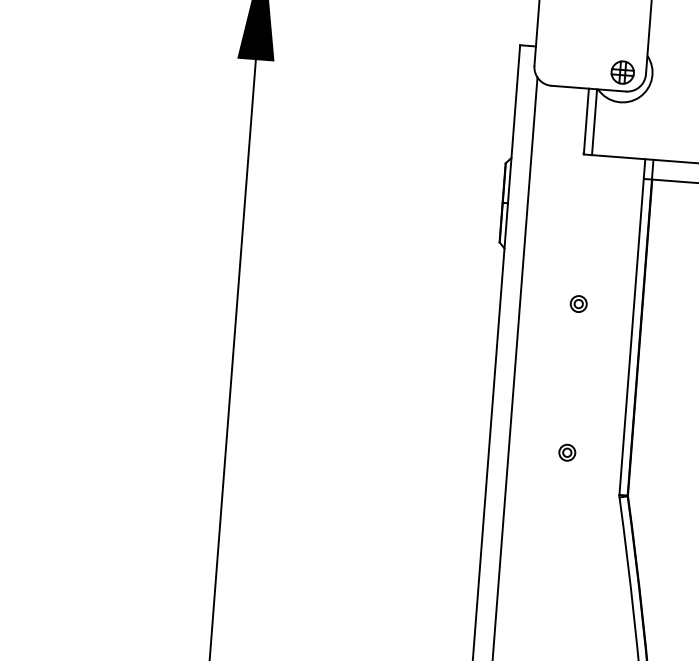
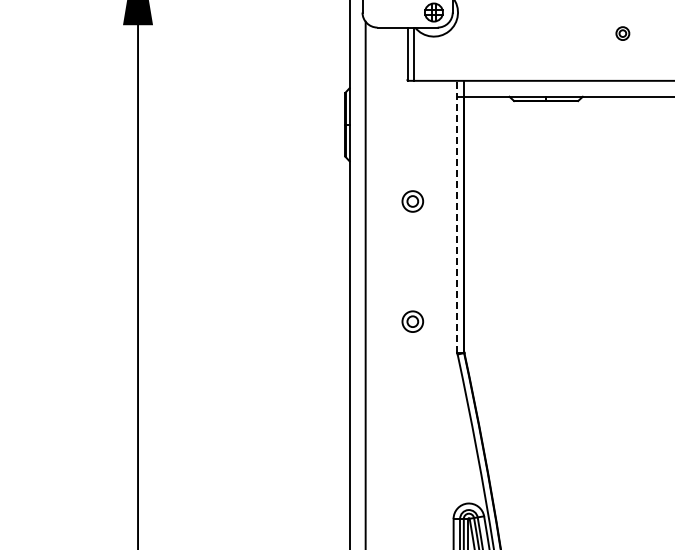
part: (578, 304) -> (412, 201), size x1.6
line: (632, 326) -> (457, 216), solid -> dashed
part: (566, 452) -> (412, 321), size x1.6

